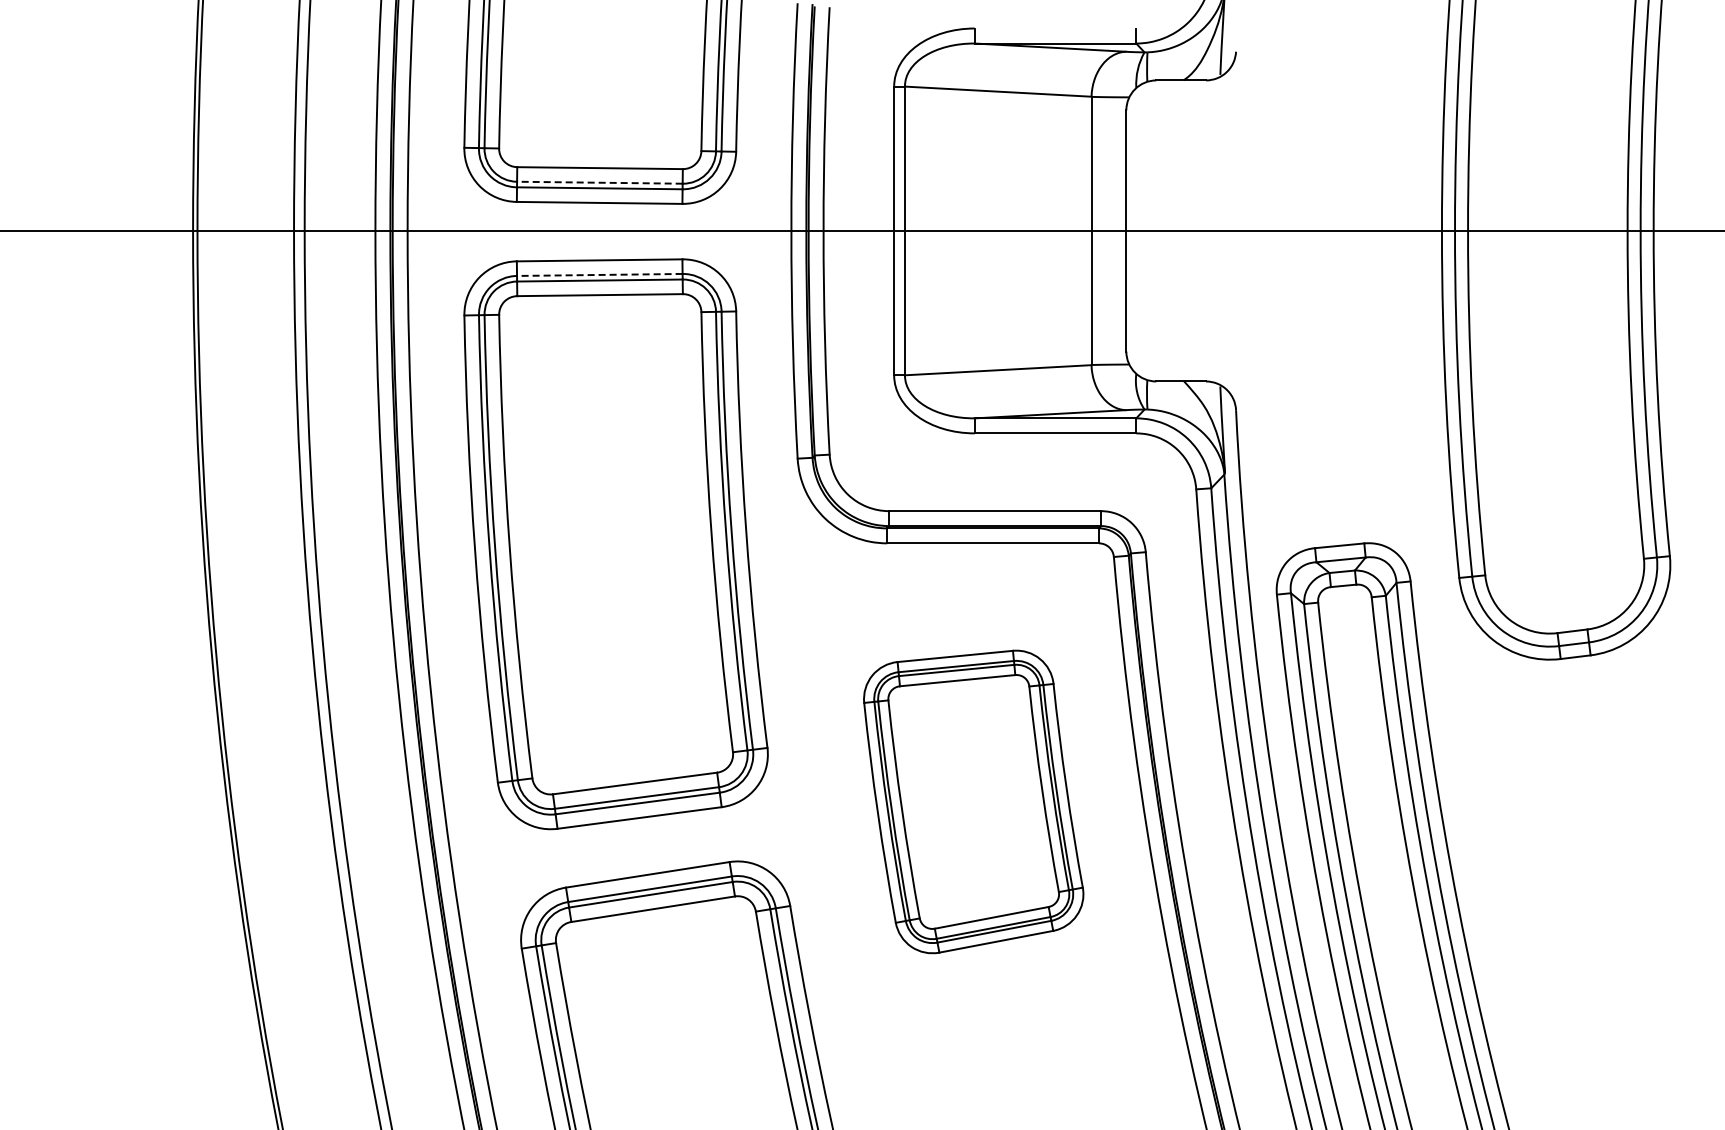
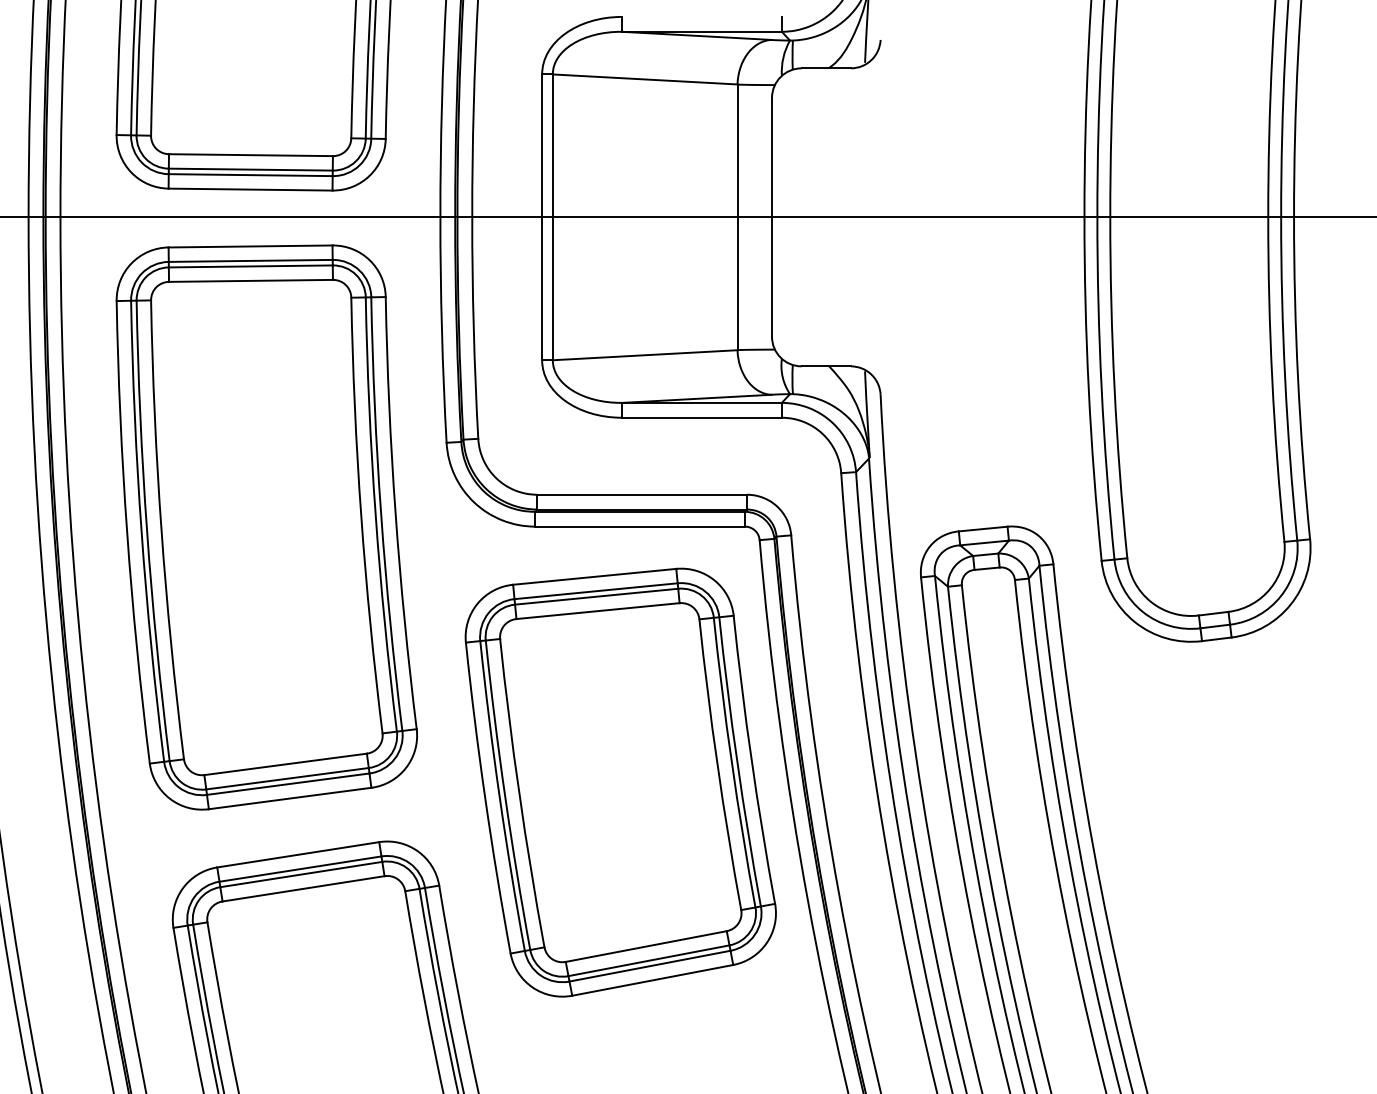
line: (599, 182) -> (250, 169), dashed -> solid
line: (599, 274) -> (250, 260), dashed -> solid
part: (973, 801) -> (620, 782), size x1.43

